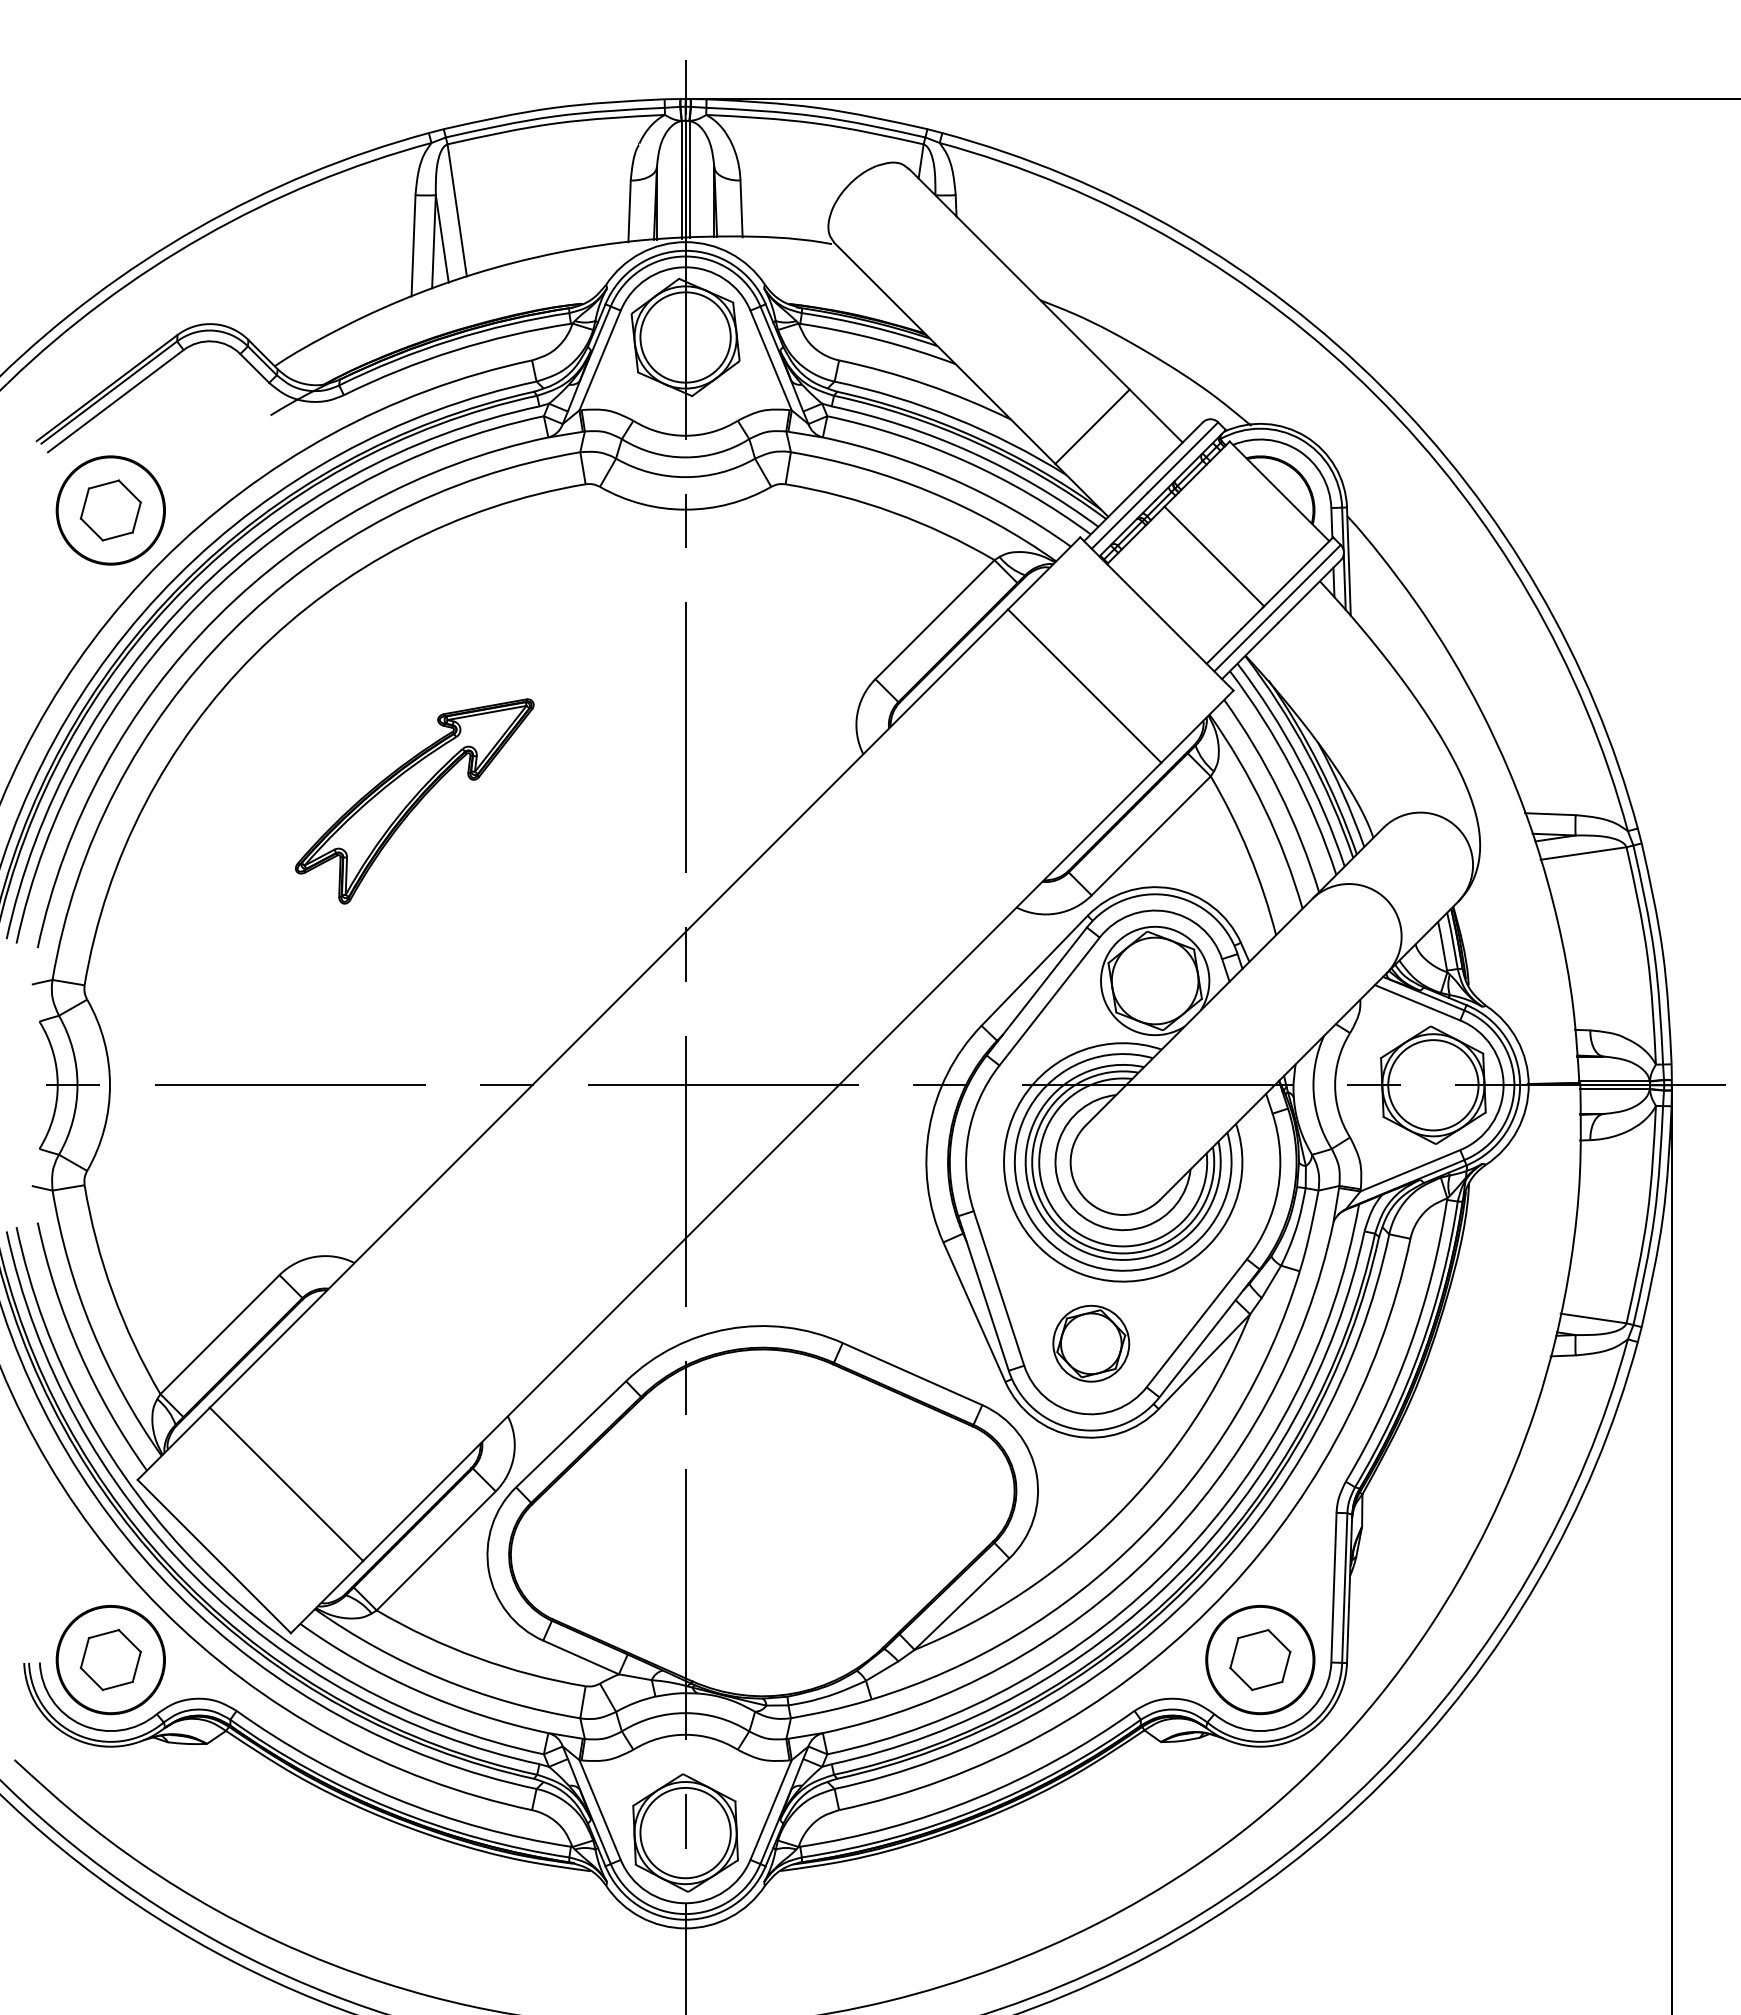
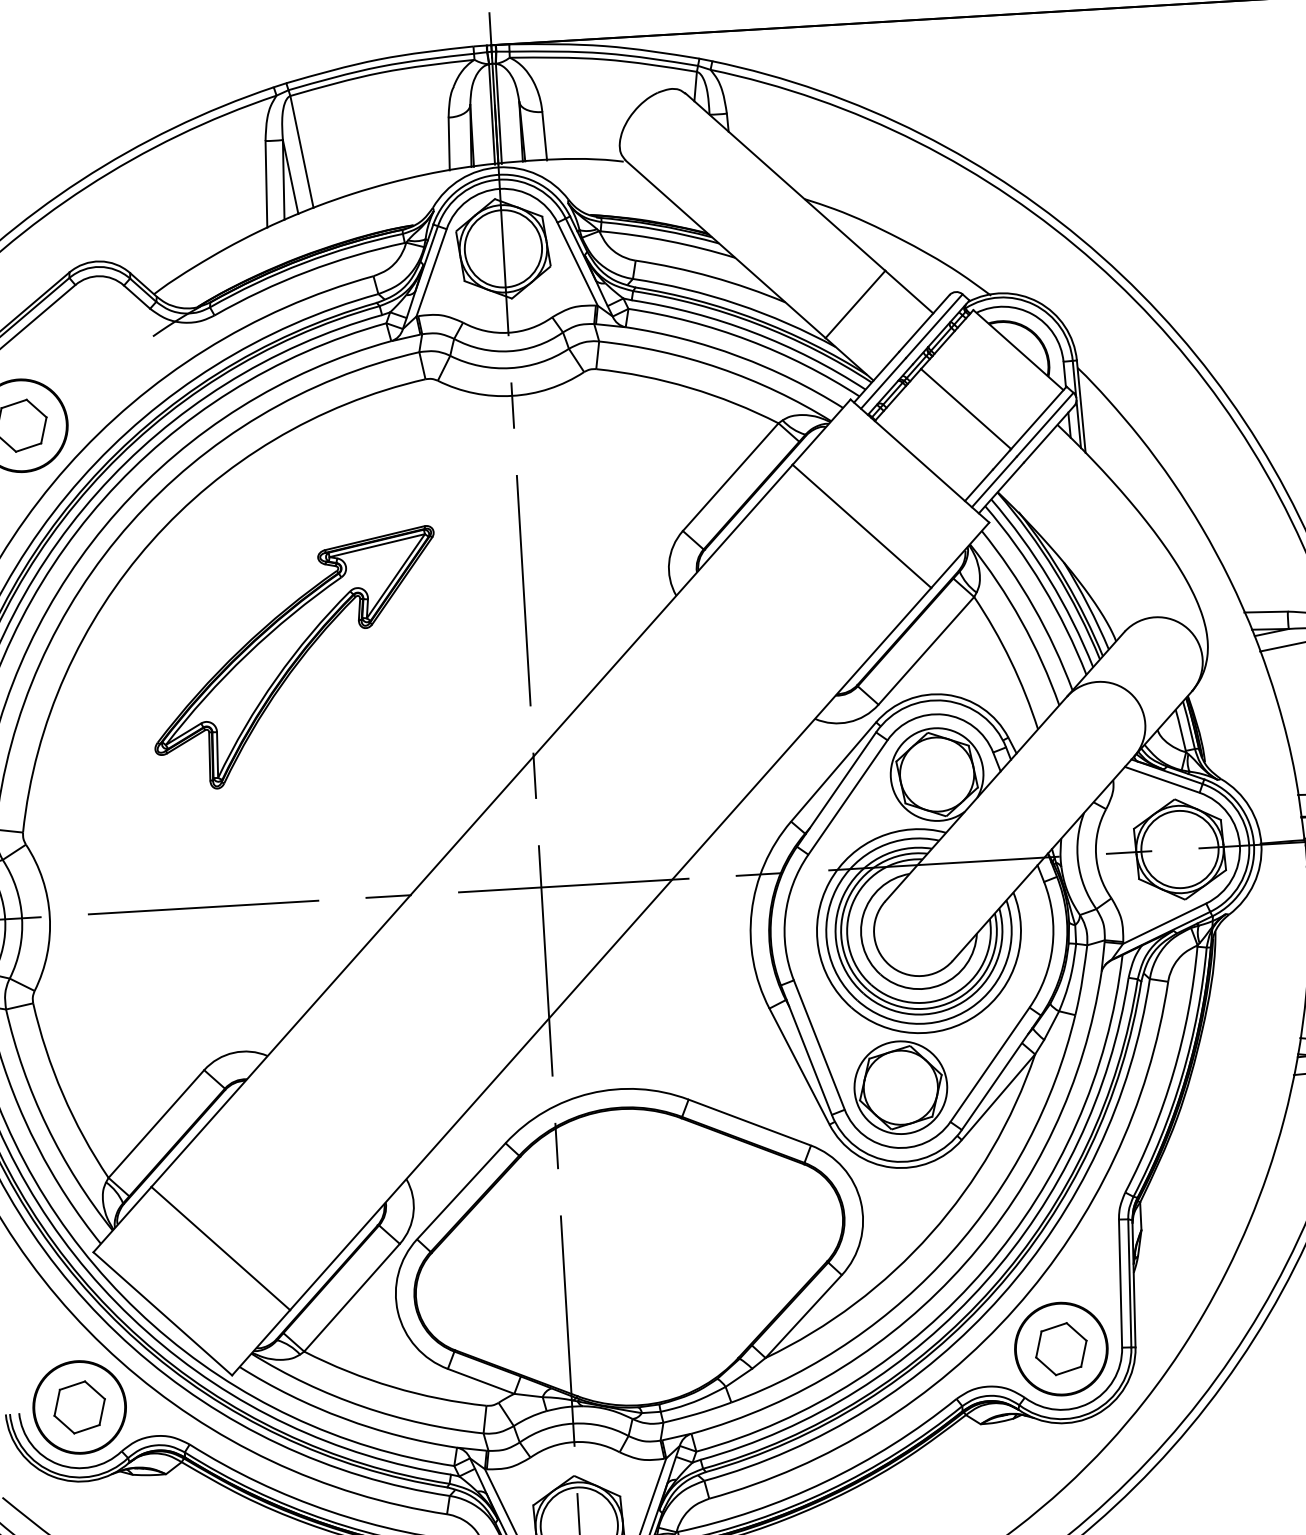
part: (414, 801) -> (295, 658), size x1.43
part: (1091, 1343) -> (901, 1087), size x1.43

